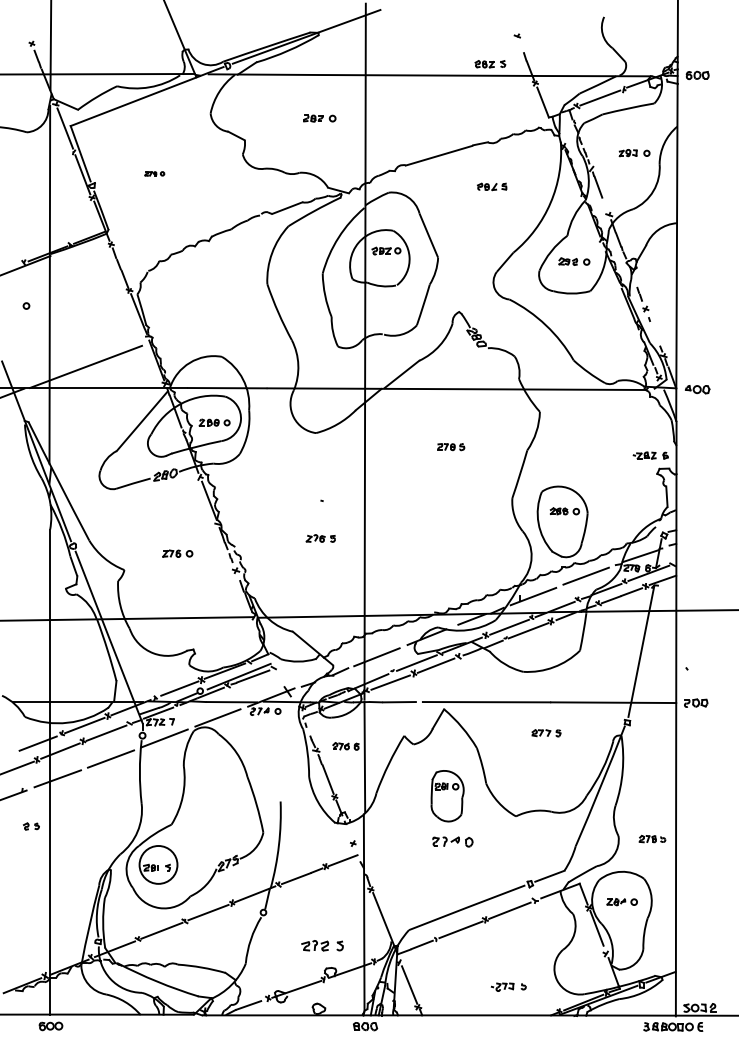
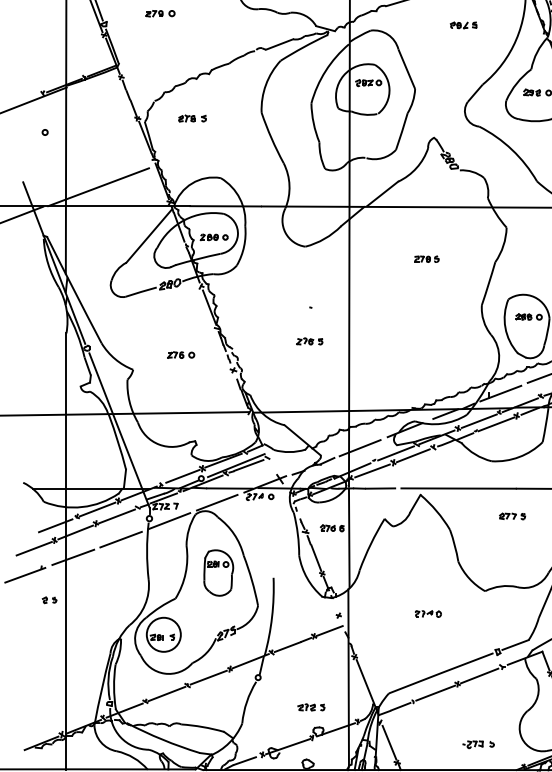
part: (154, 173) -> (160, 13), size x1.67
part: (190, 290) -> (192, 118), added
part: (447, 796) -> (218, 573), moved
part: (452, 841) -> (428, 613), size x0.71
part: (322, 945) -> (311, 707), size x0.71

